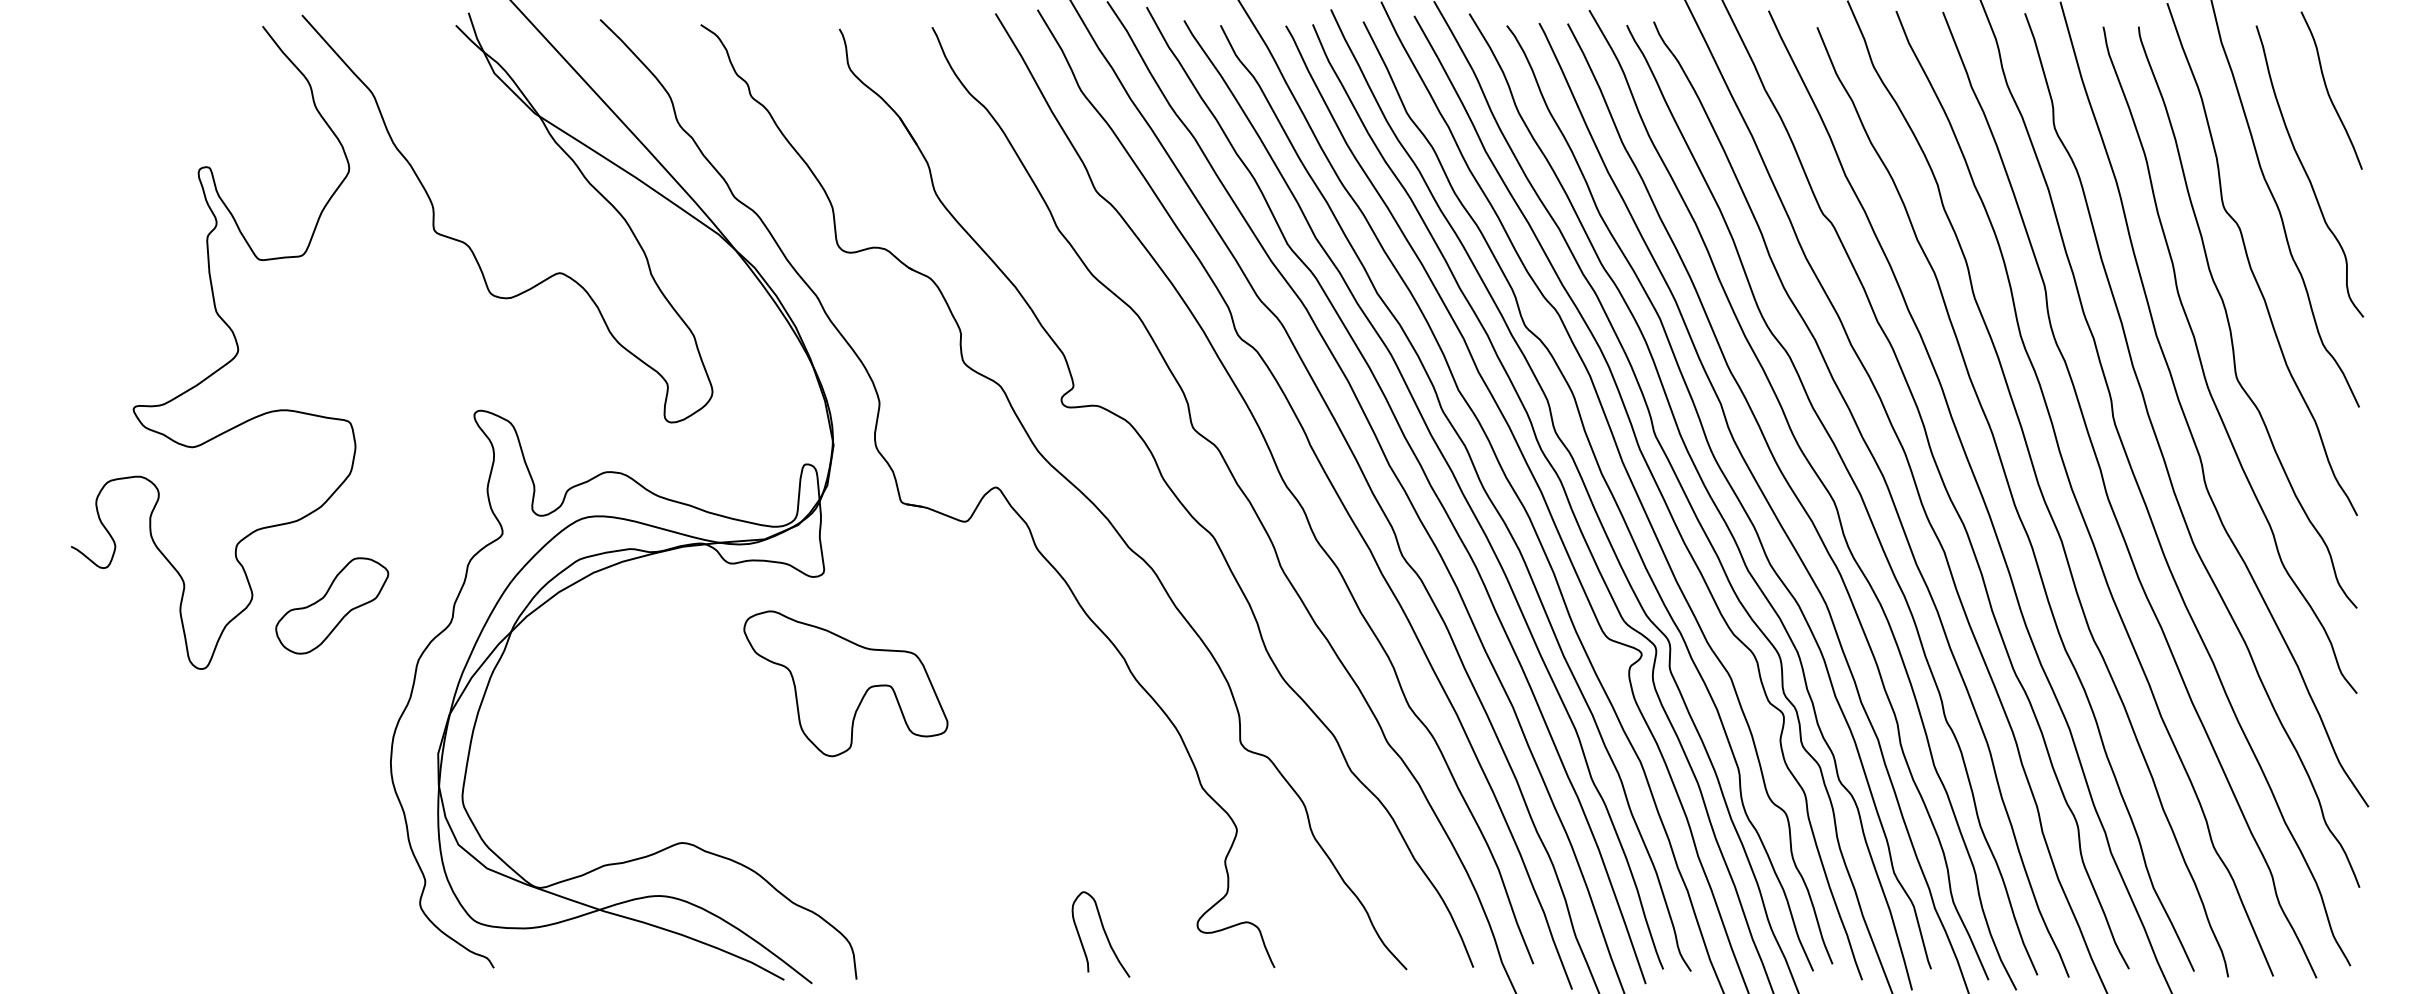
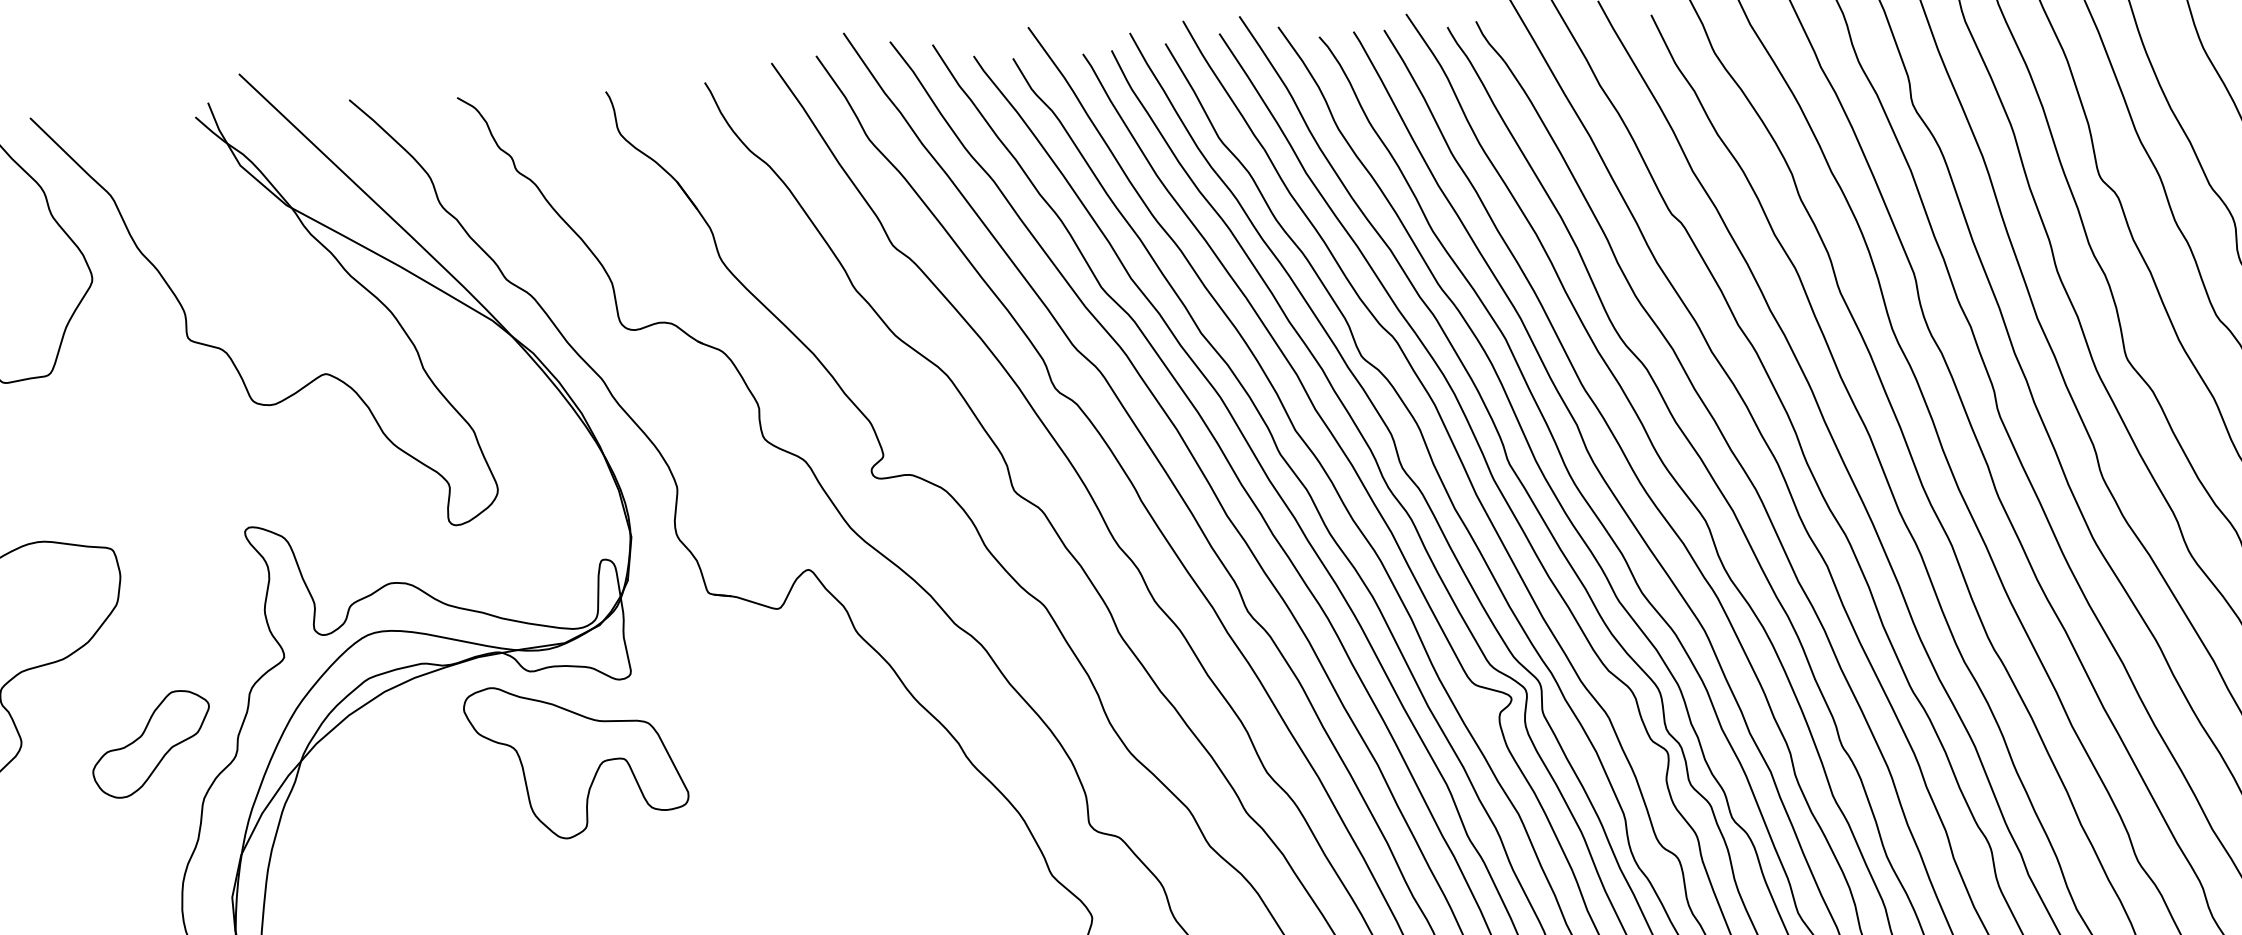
part: (332, 605) -> (151, 743), moved
part: (845, 683) -> (576, 759), moved

